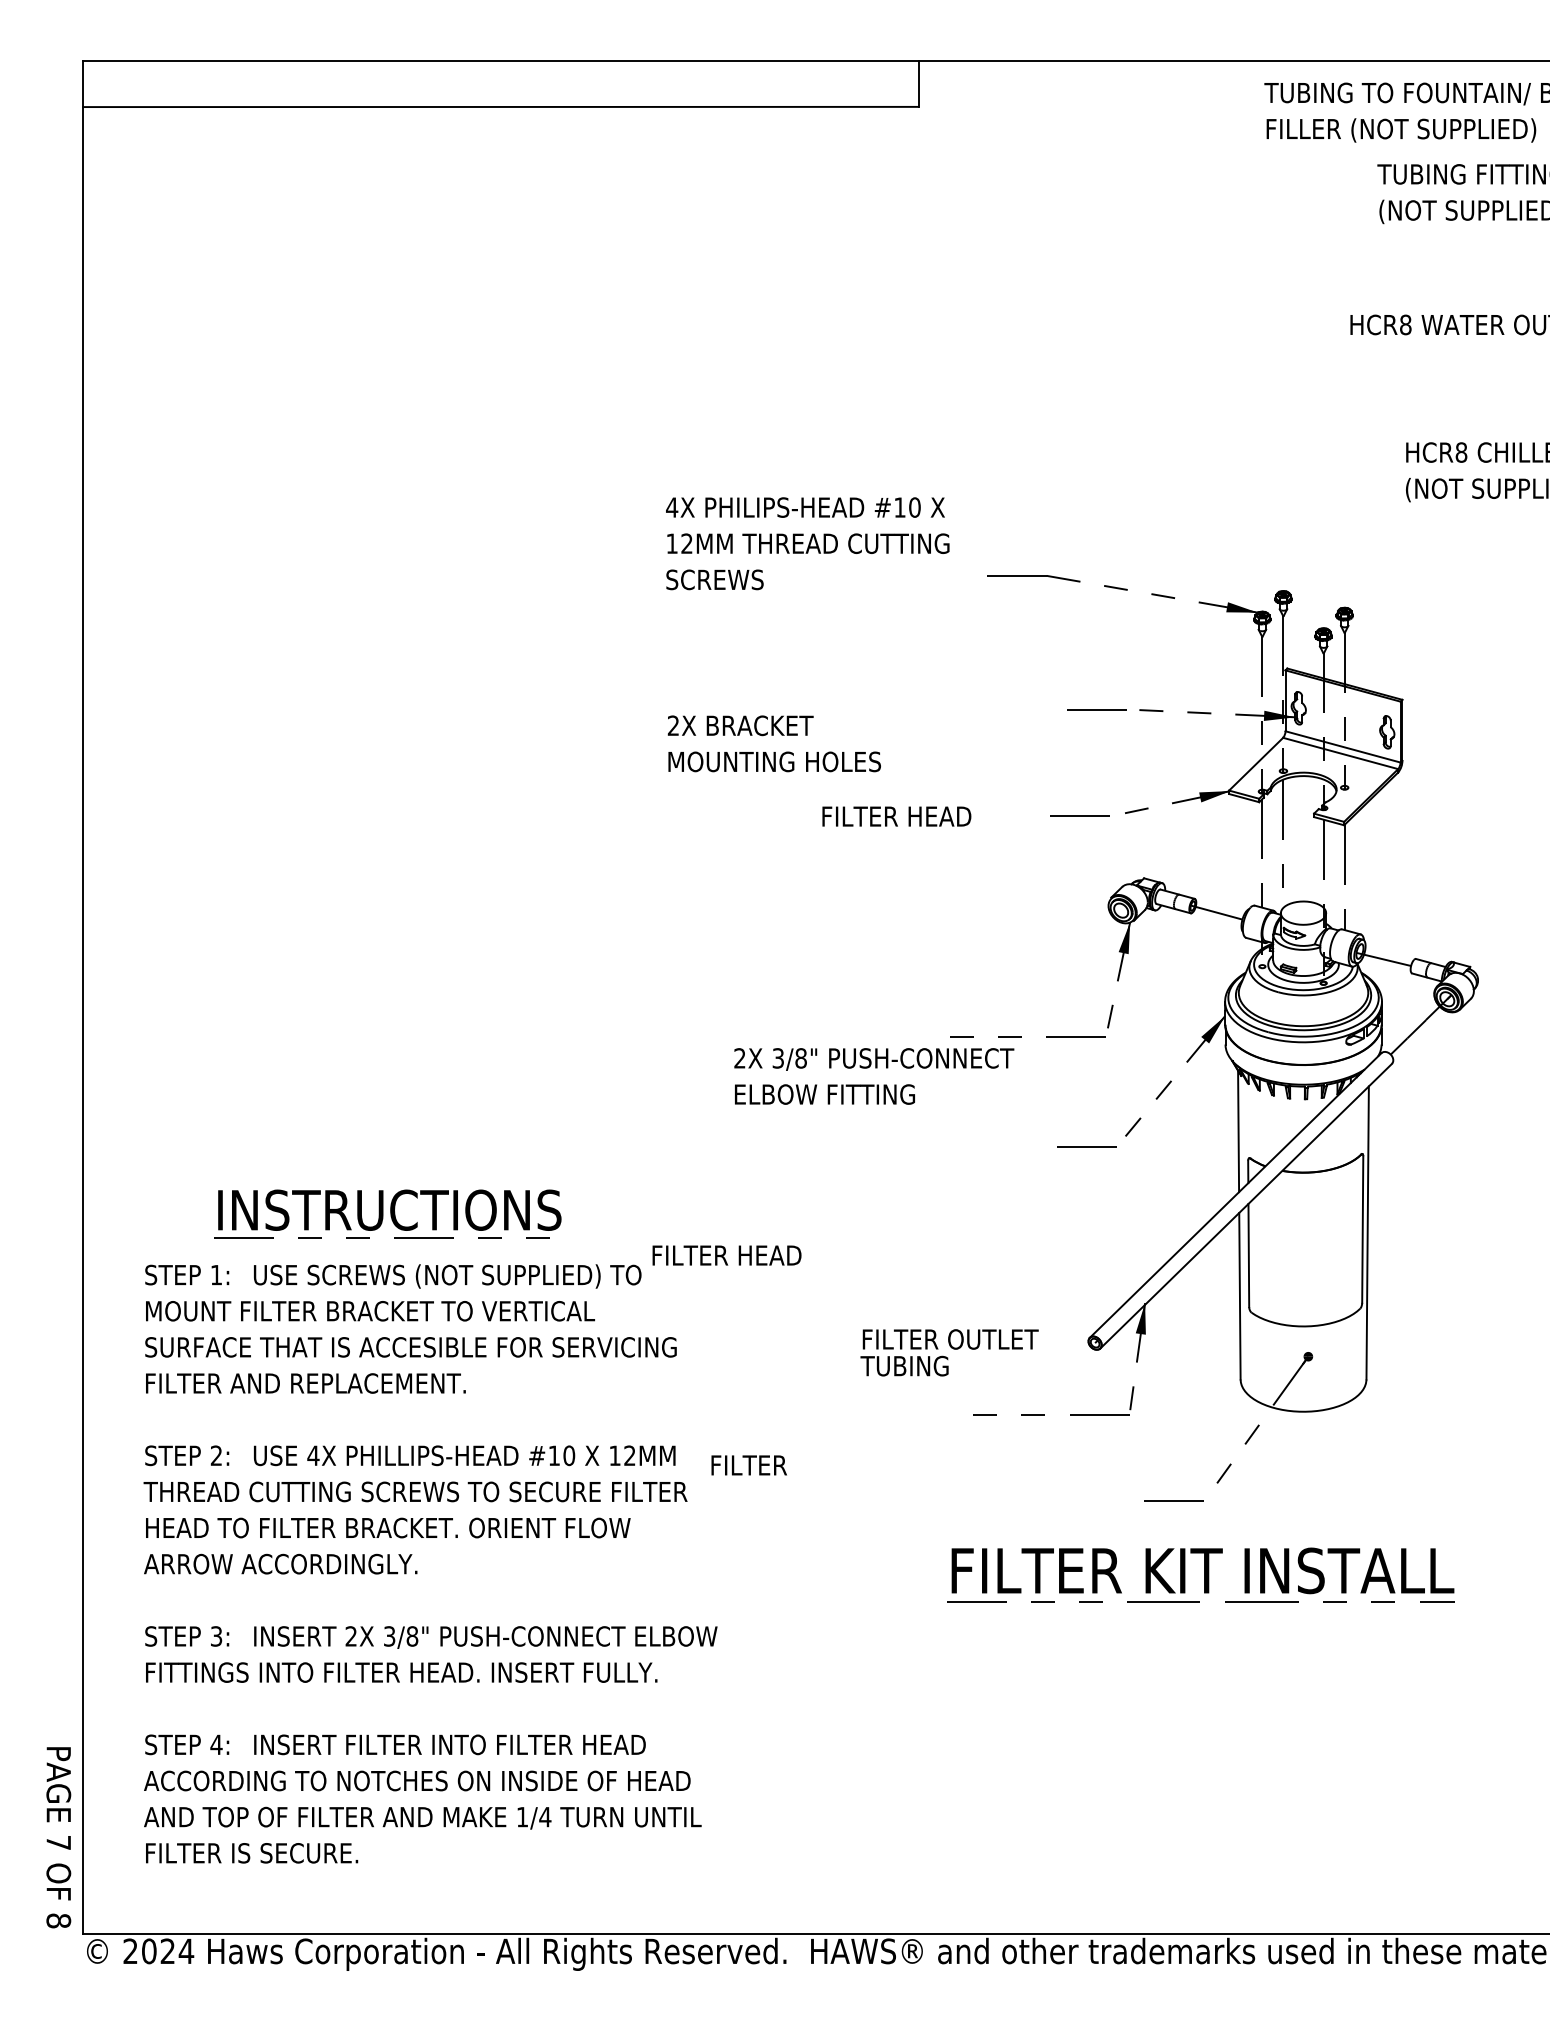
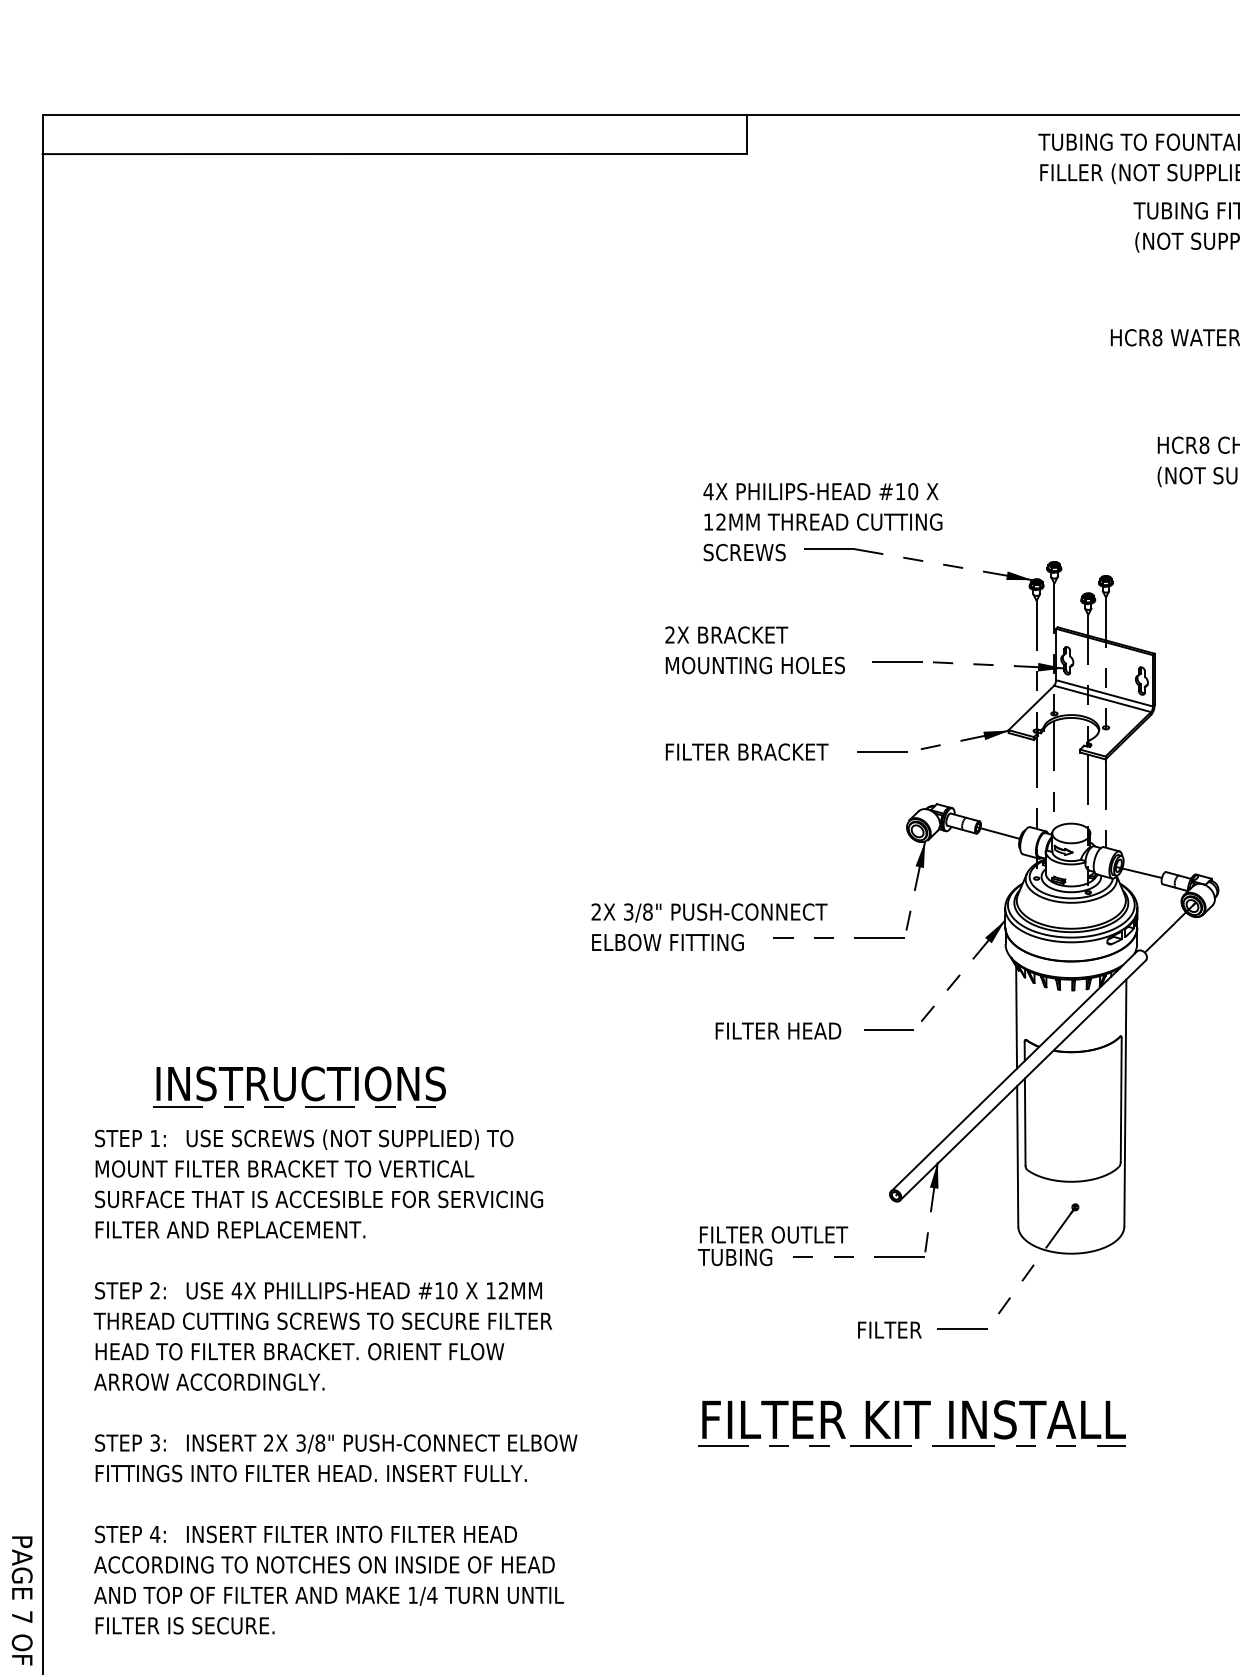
text: (807, 543) -> (822, 521), moved
text: (773, 743) -> (754, 650), moved
text: (963, 816) -> (784, 752), FILTER HEAD -> FILTER BRACKET
text: (874, 1076) -> (709, 927), moved
text: (726, 1255) -> (778, 1030), moved
text: (949, 1352) -> (772, 1245), moved
text: (748, 1465) -> (889, 1330), moved
part: (1200, 1574) -> (912, 1422), moved

